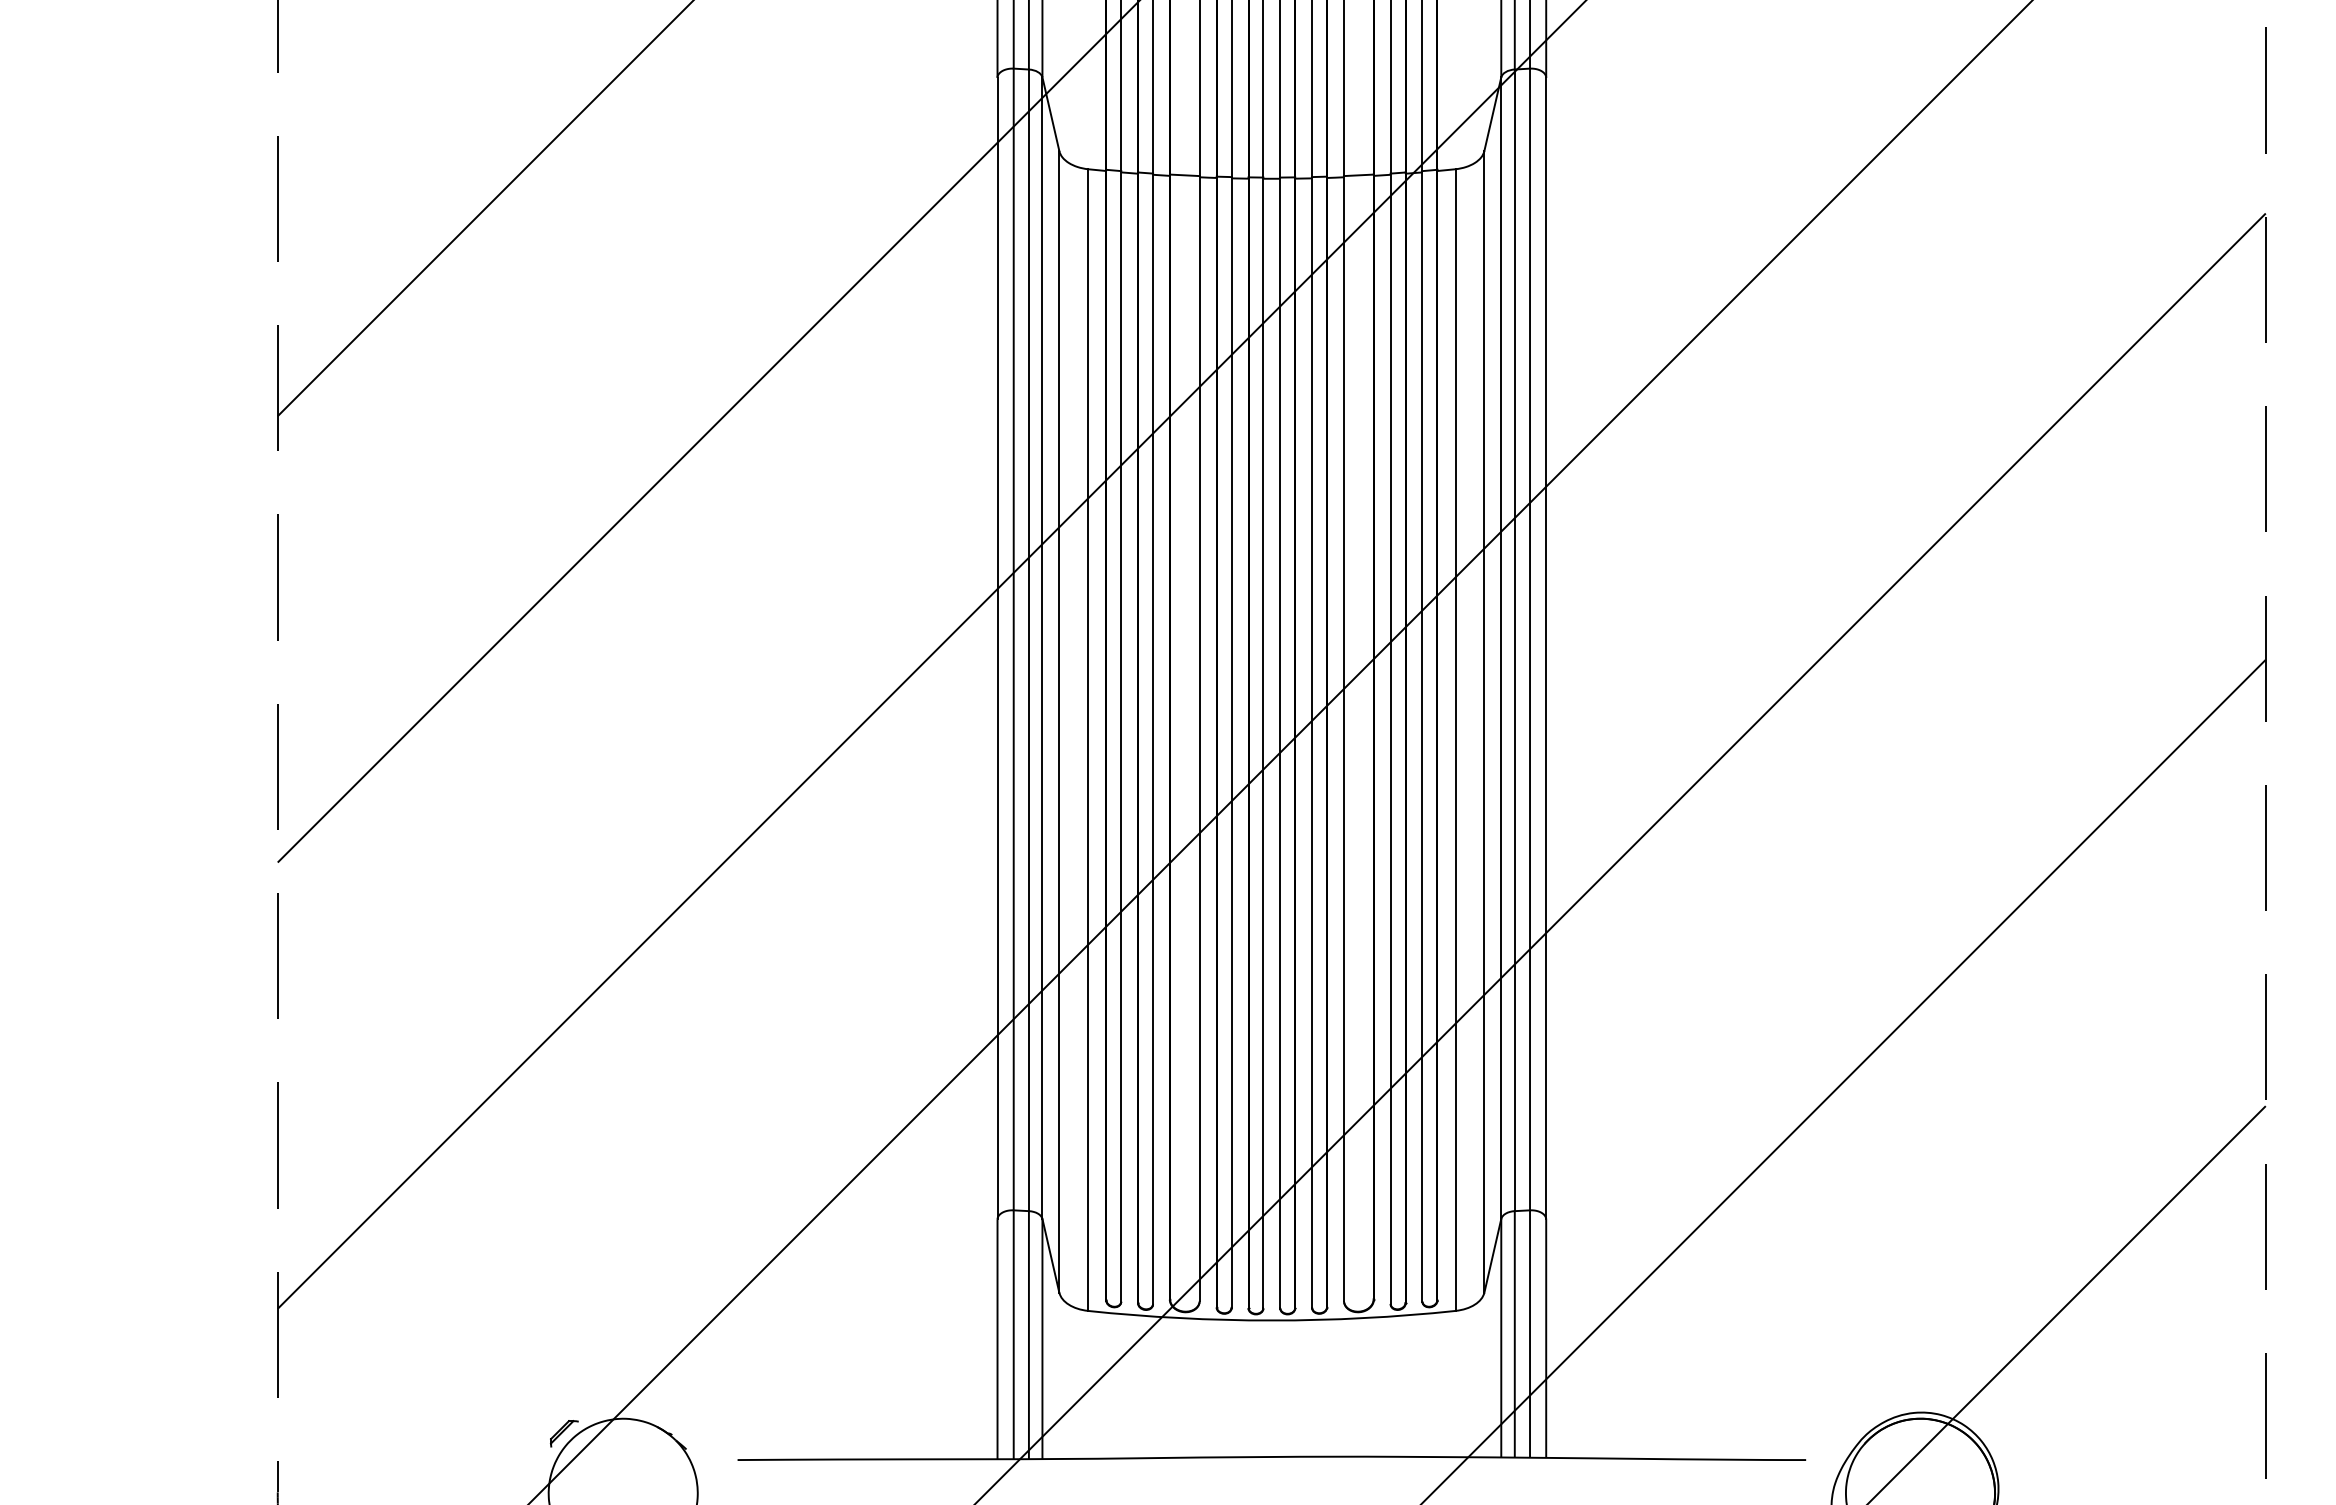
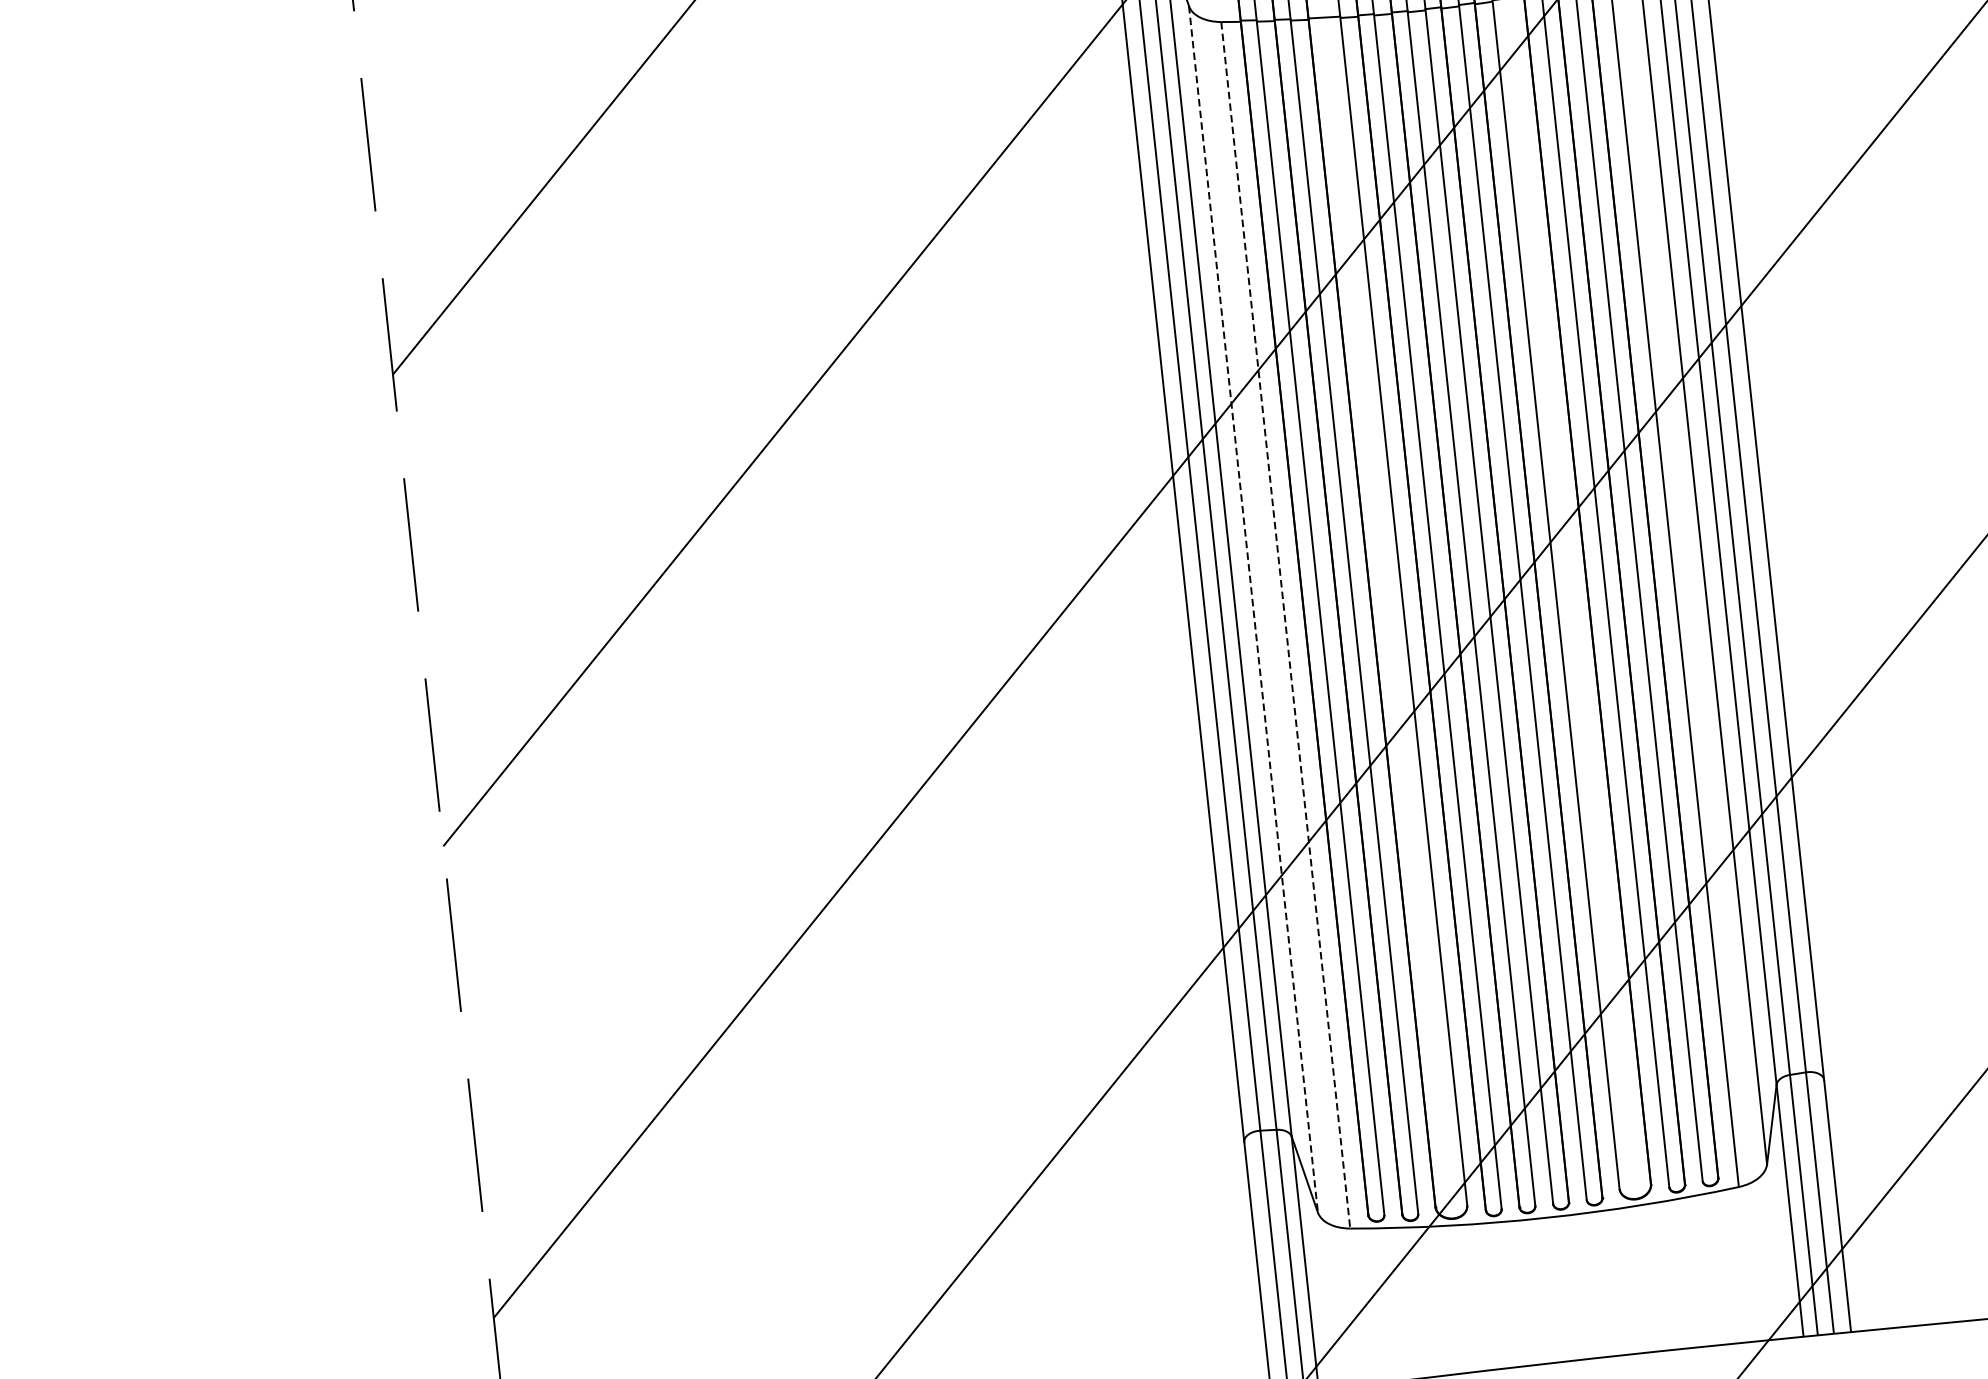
line: (1059, 721) -> (1253, 608), solid -> dashed
line: (1087, 740) -> (1285, 625), solid -> dashed

